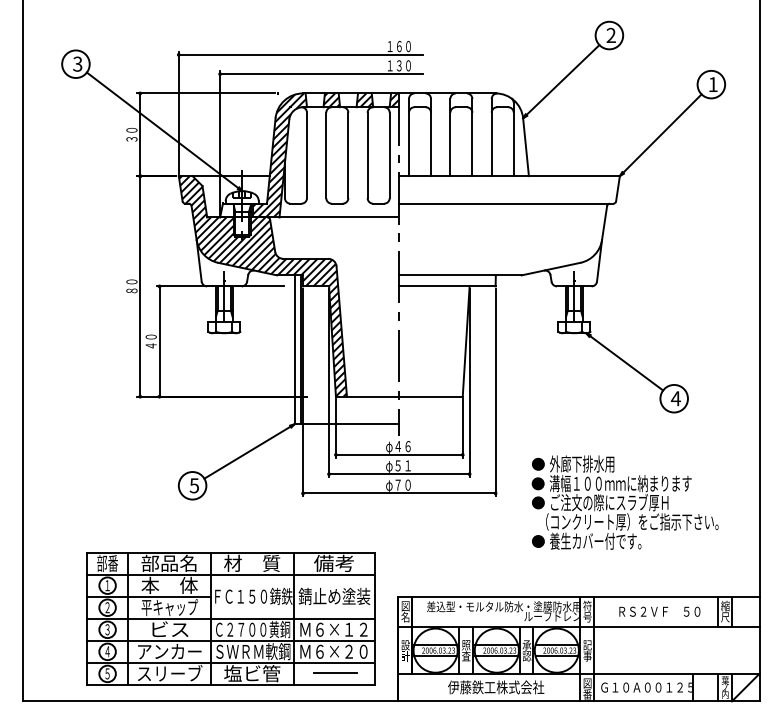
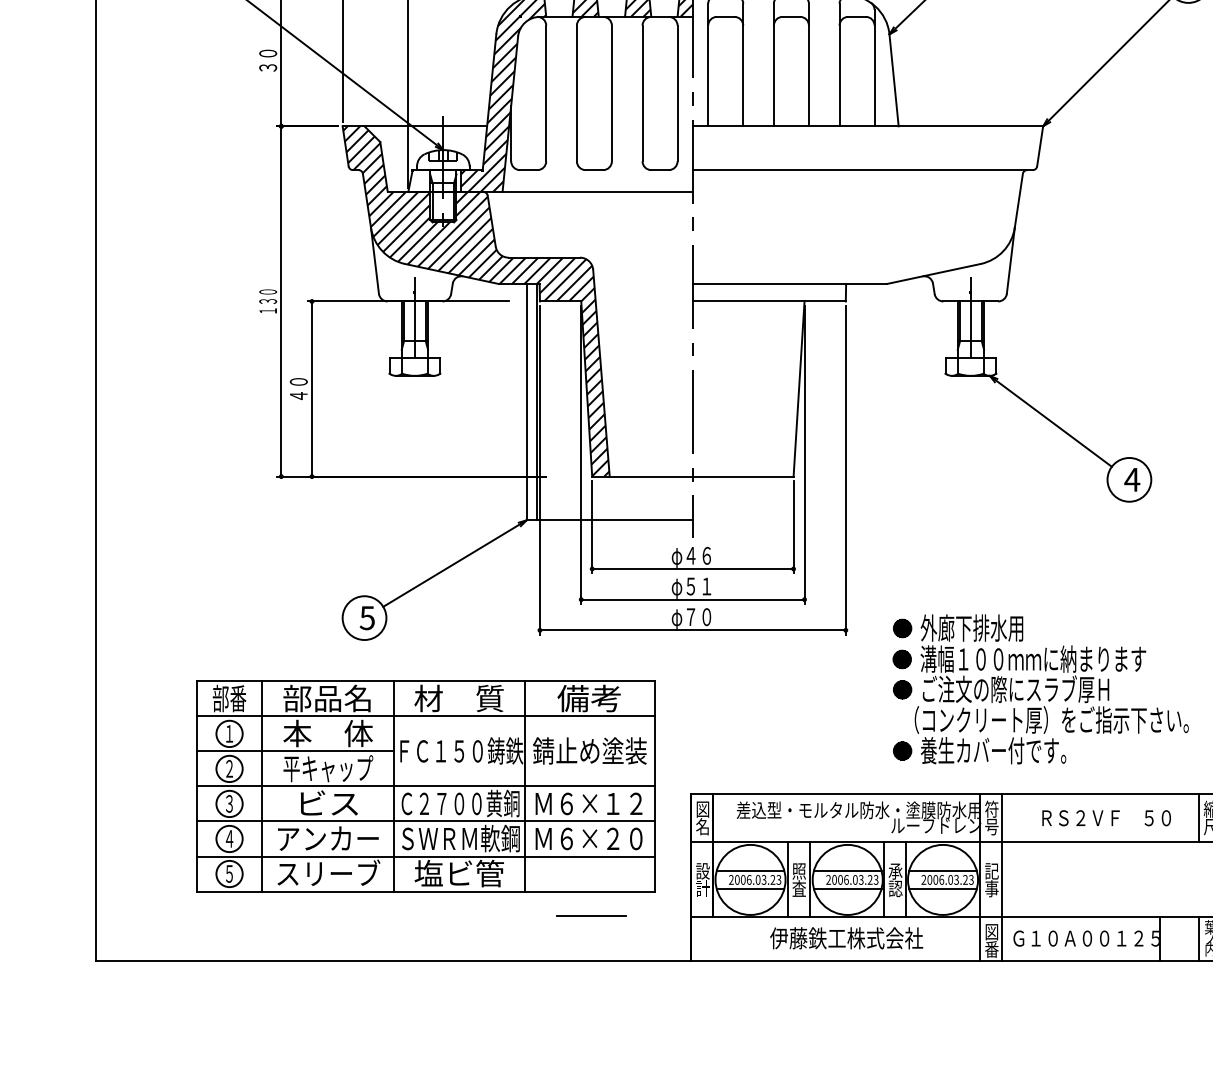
text: (131, 285) -> (267, 300), ８０ -> １３０
part: (624, 502) -> (1039, 689), moved
part: (230, 618) -> (424, 786), moved

